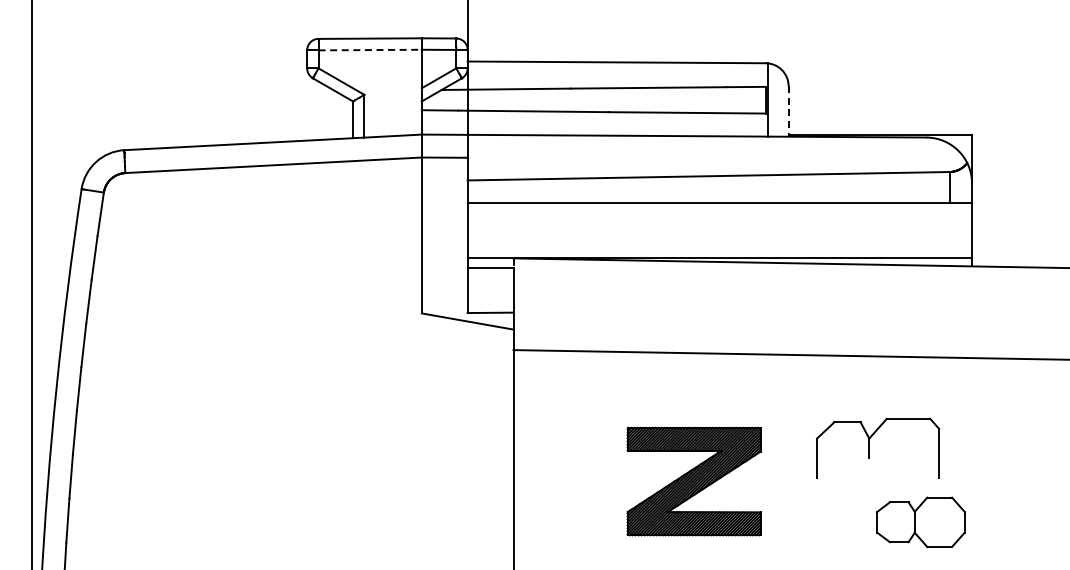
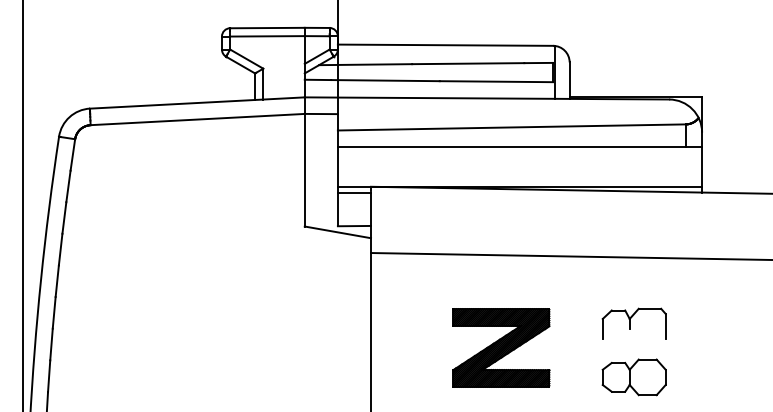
line: (370, 50) -> (267, 36), dashed -> solid
line: (788, 111) -> (569, 80), dashed -> solid
part: (877, 448) -> (633, 324), size x0.71
part: (920, 521) -> (633, 376), moved

